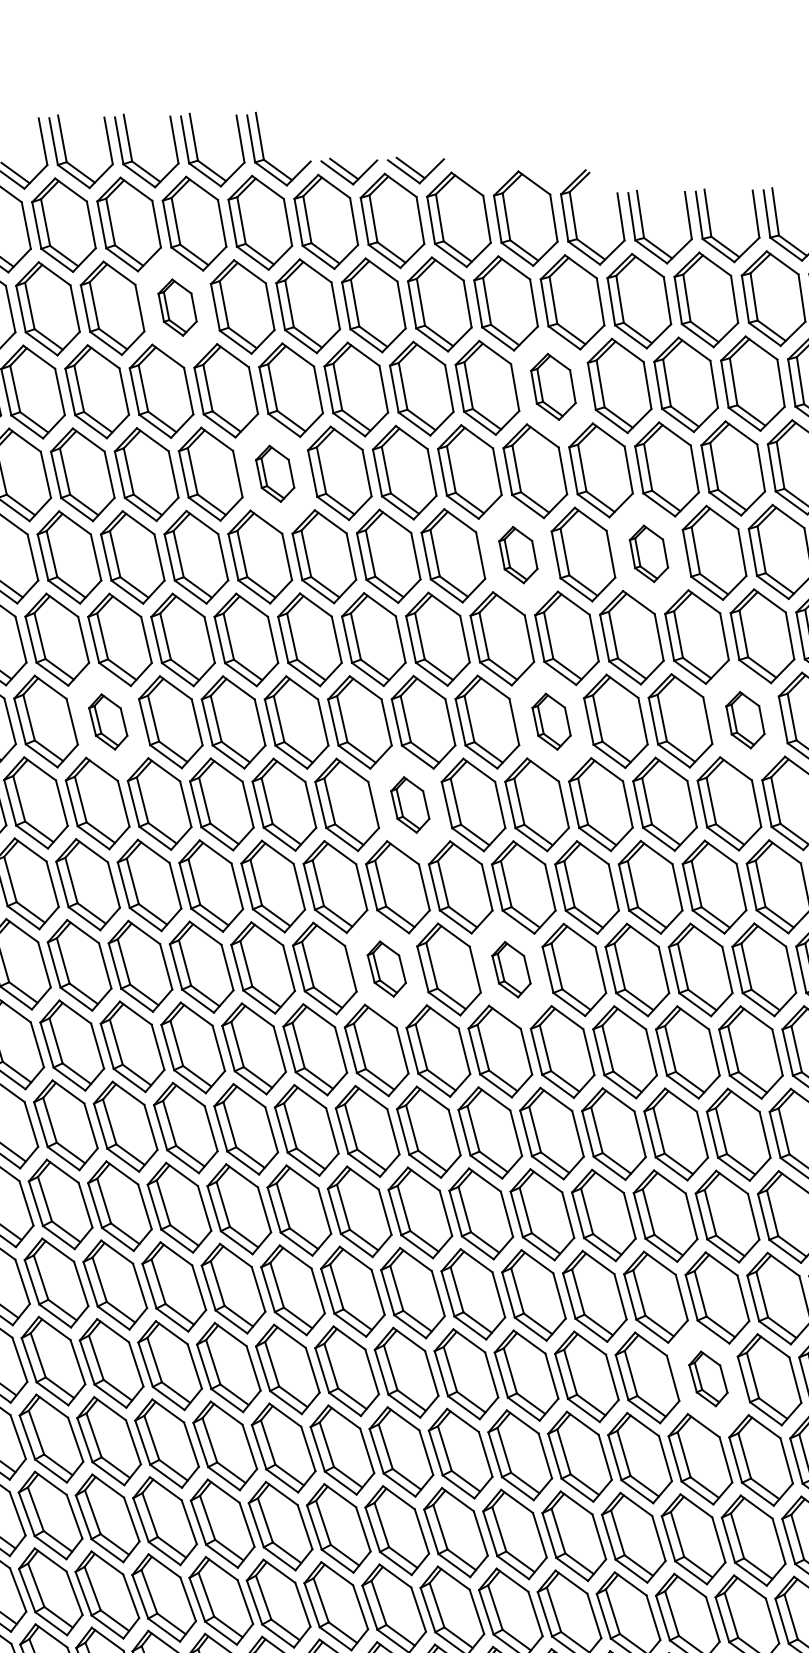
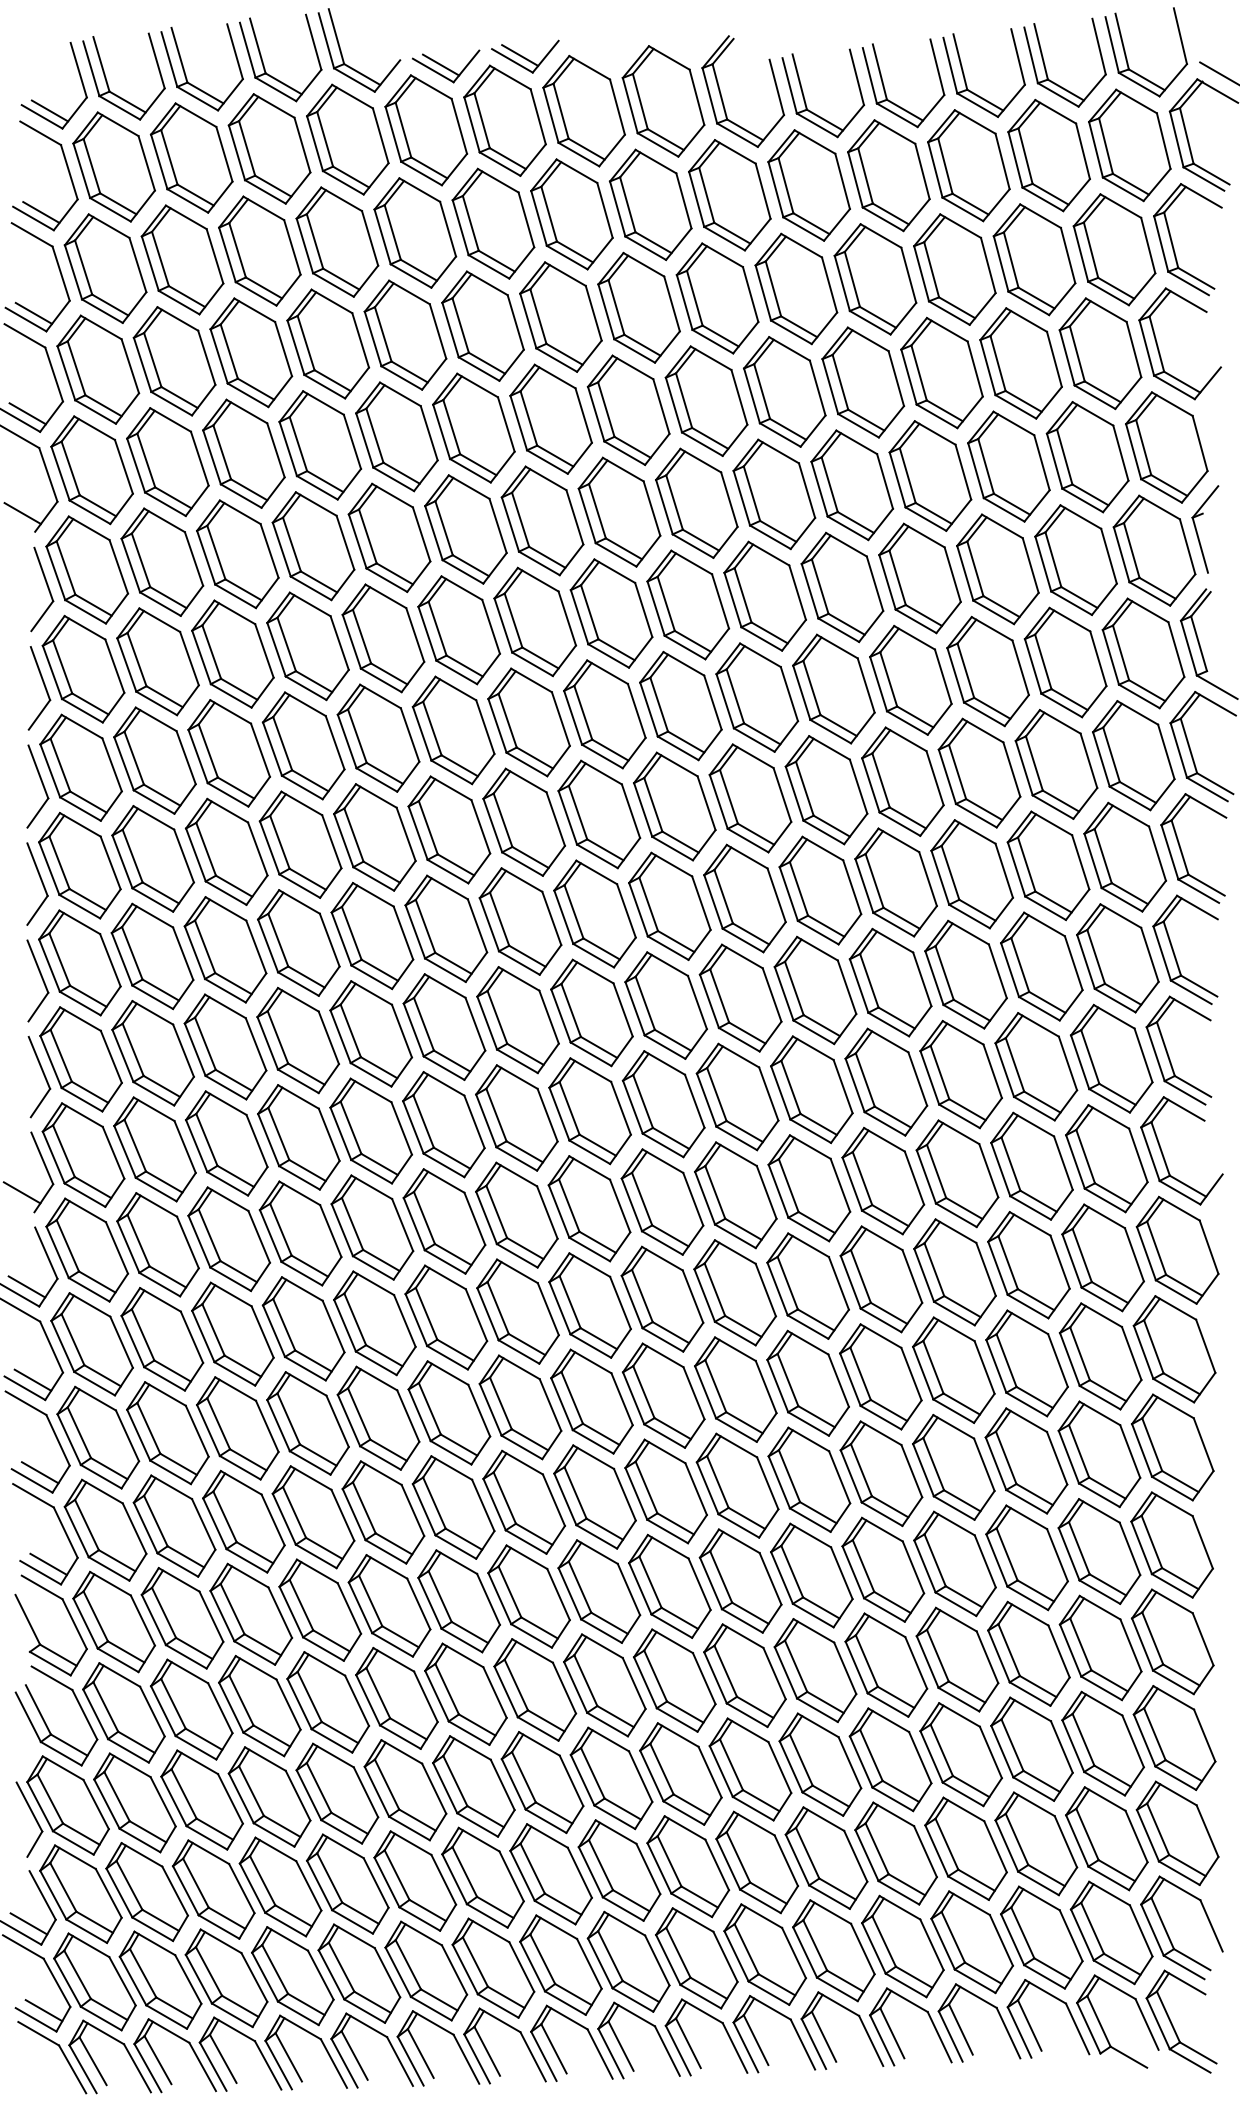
part: (177, 307) -> (259, 250), size x1.67
part: (553, 386) -> (717, 298), size x1.43
part: (274, 473) -> (396, 436), size x1.67
part: (649, 553) -> (852, 485), size x1.67
part: (518, 554) -> (696, 502), size x1.67
part: (744, 720) -> (987, 671), size x1.67
part: (107, 721) -> (228, 753), size x1.67
part: (551, 721) -> (757, 697), size x1.67
part: (410, 805) -> (599, 814), size x1.67
part: (386, 968) -> (591, 1012), size x1.67
part: (511, 969) -> (740, 997), size x1.67
part: (708, 1378) -> (1026, 1460), size x1.67

